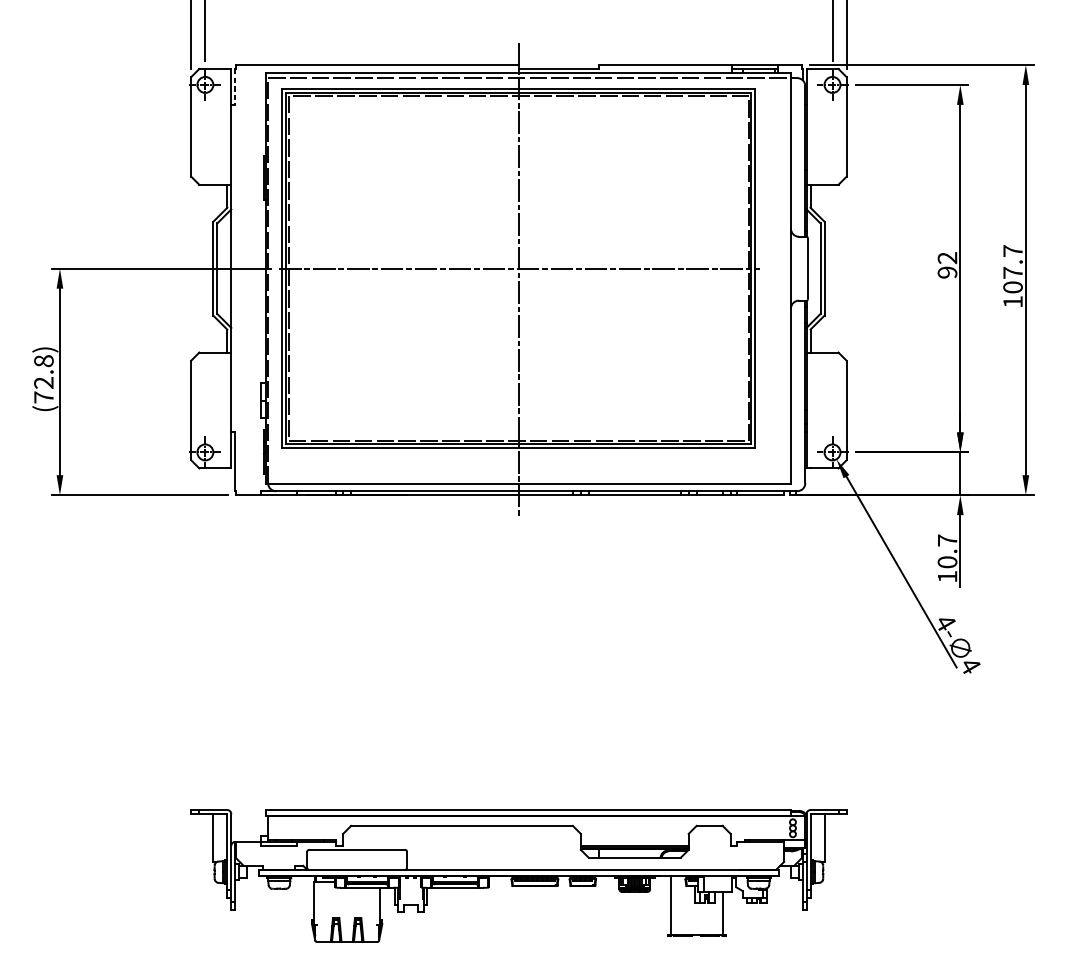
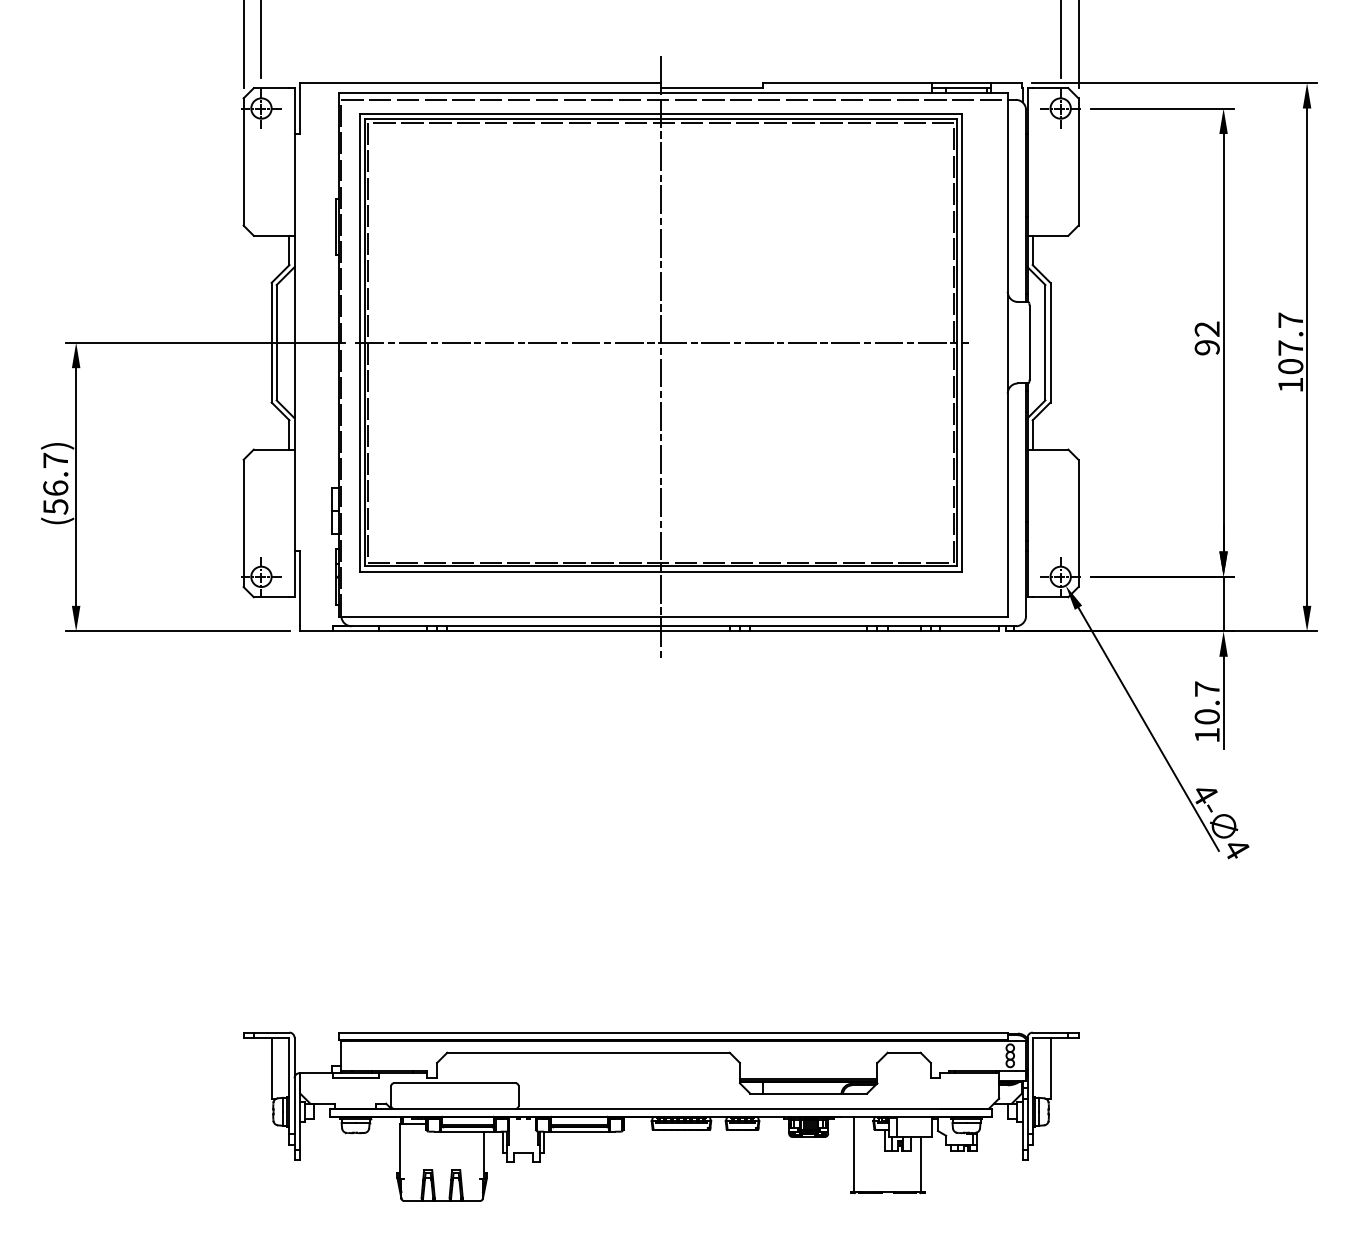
line: (235, 87) -> (299, 111), dashed -> solid
text: (43, 379) -> (55, 483), (72.8) -> (56.7)

